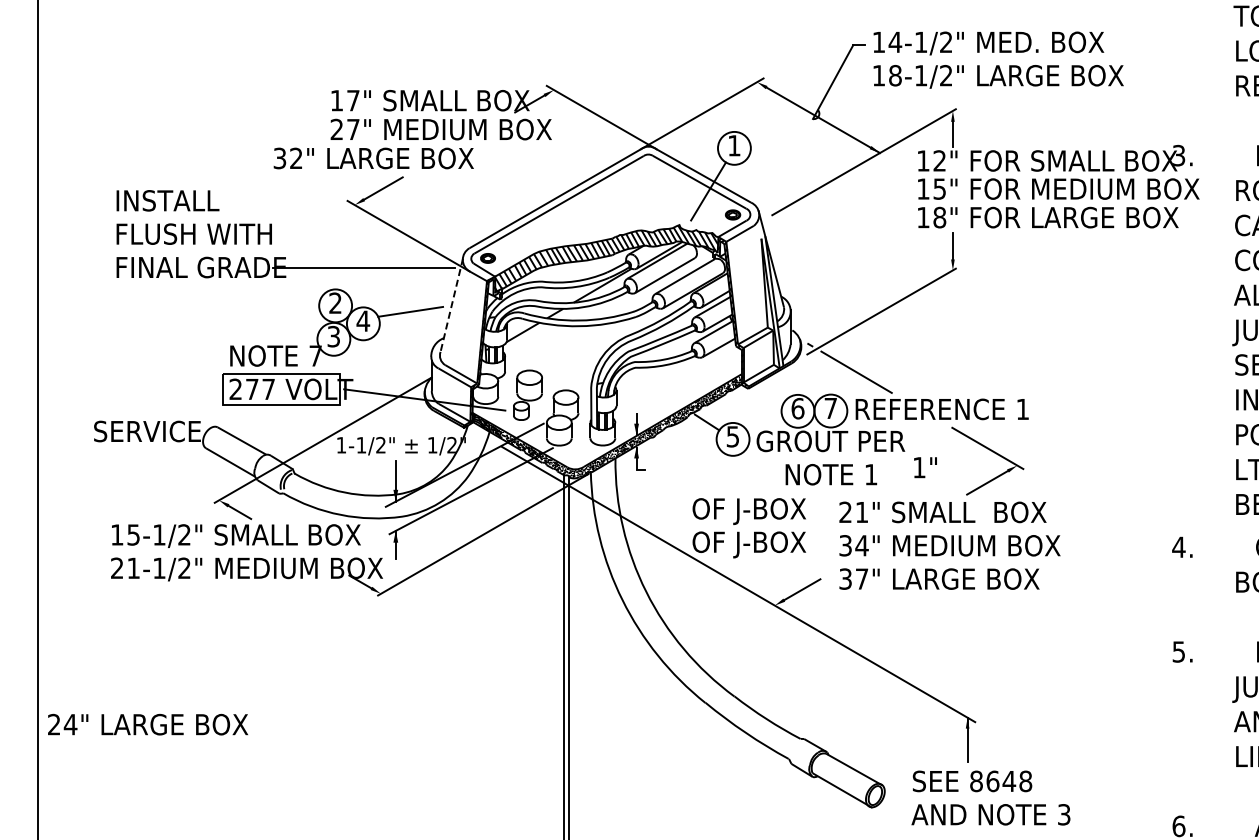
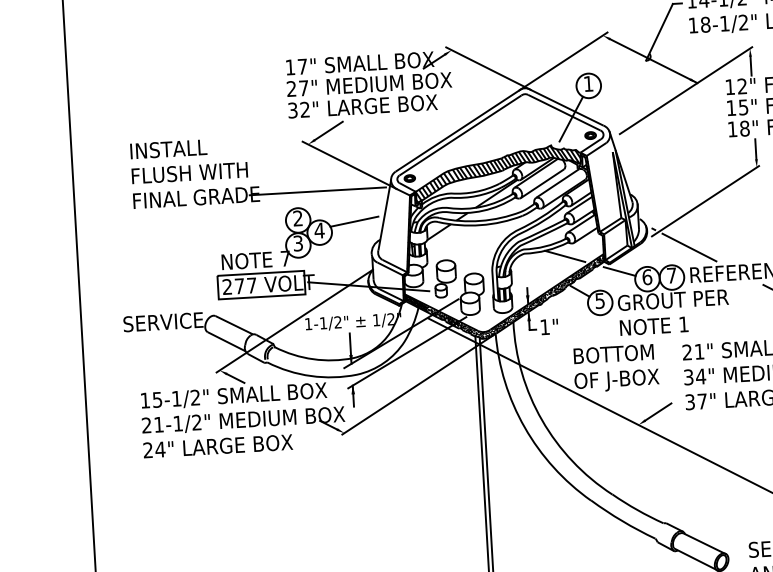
text: (373, 158) -> (362, 106), moved
line: (451, 305) -> (384, 215), dashed -> solid
line: (689, 374) -> (564, 256), added
line: (761, 398) -> (619, 271), added
text: (925, 467) -> (549, 326), moved
text: (831, 474) -> (654, 326), moved
text: (748, 511) -> (614, 355), OF J-BOX -> BOTTOM
text: (148, 724) -> (218, 446), moved

